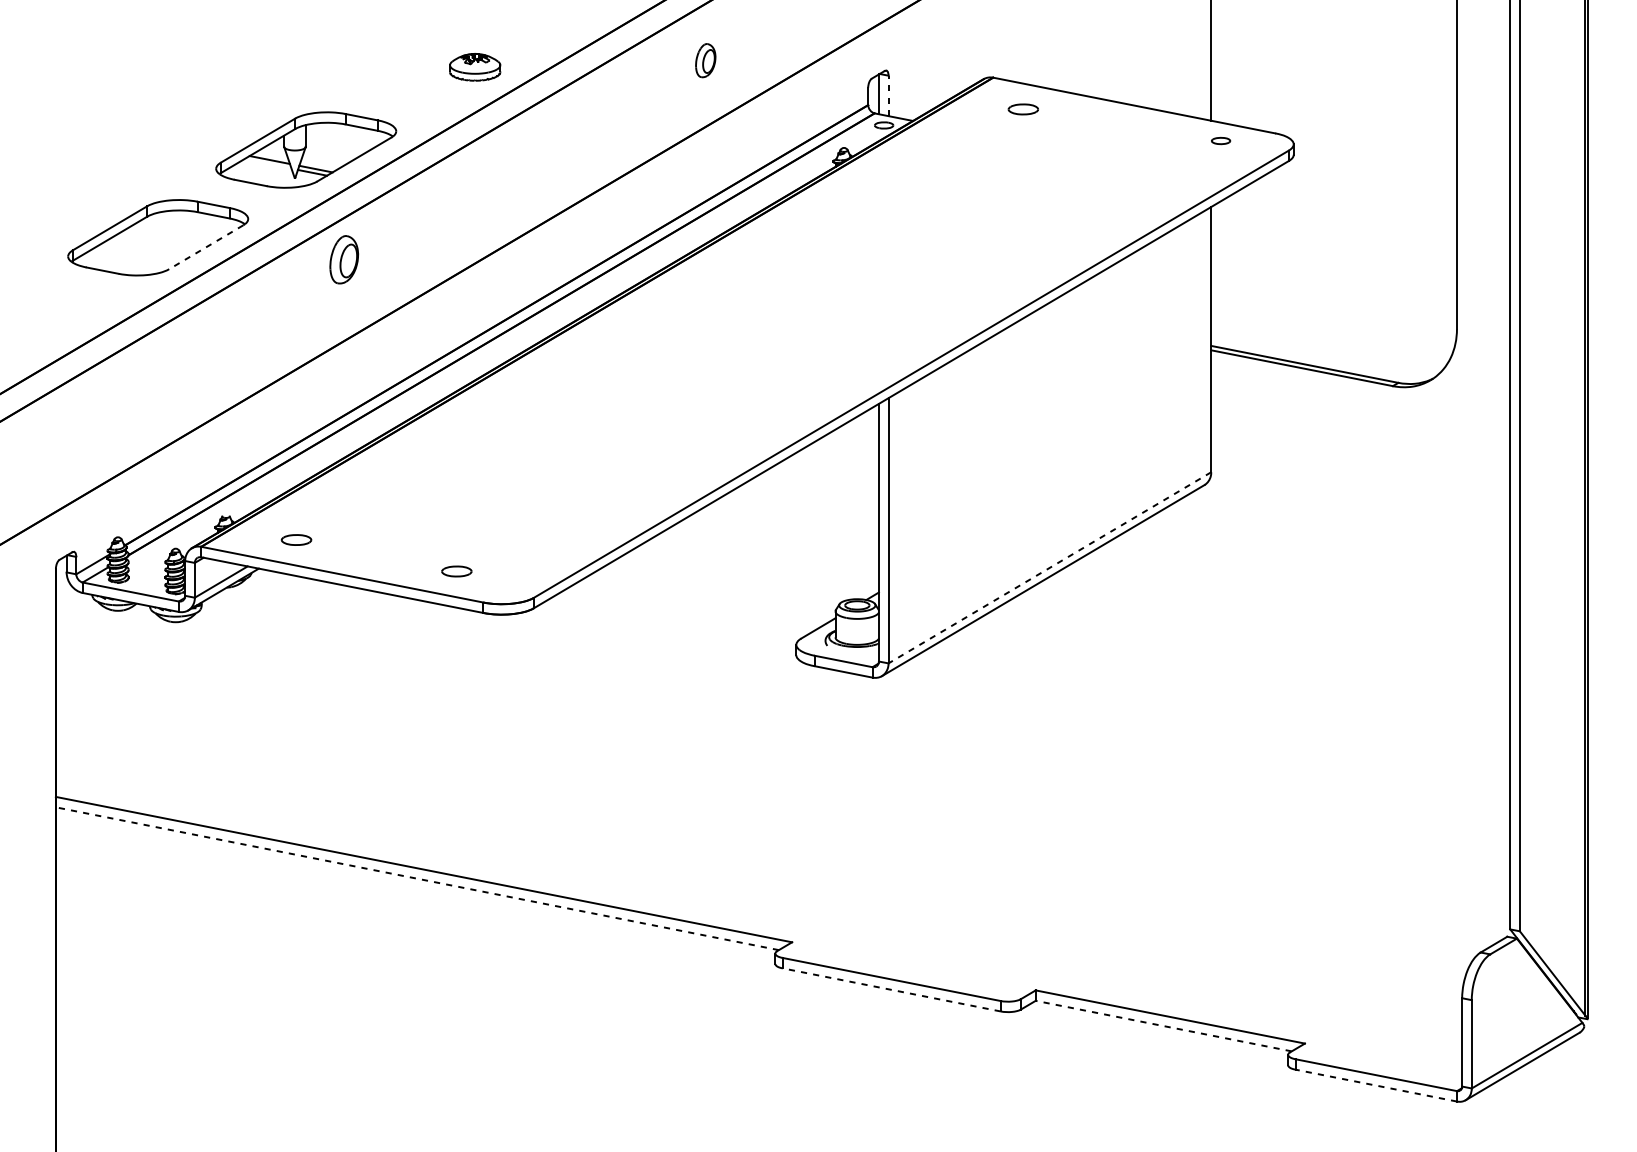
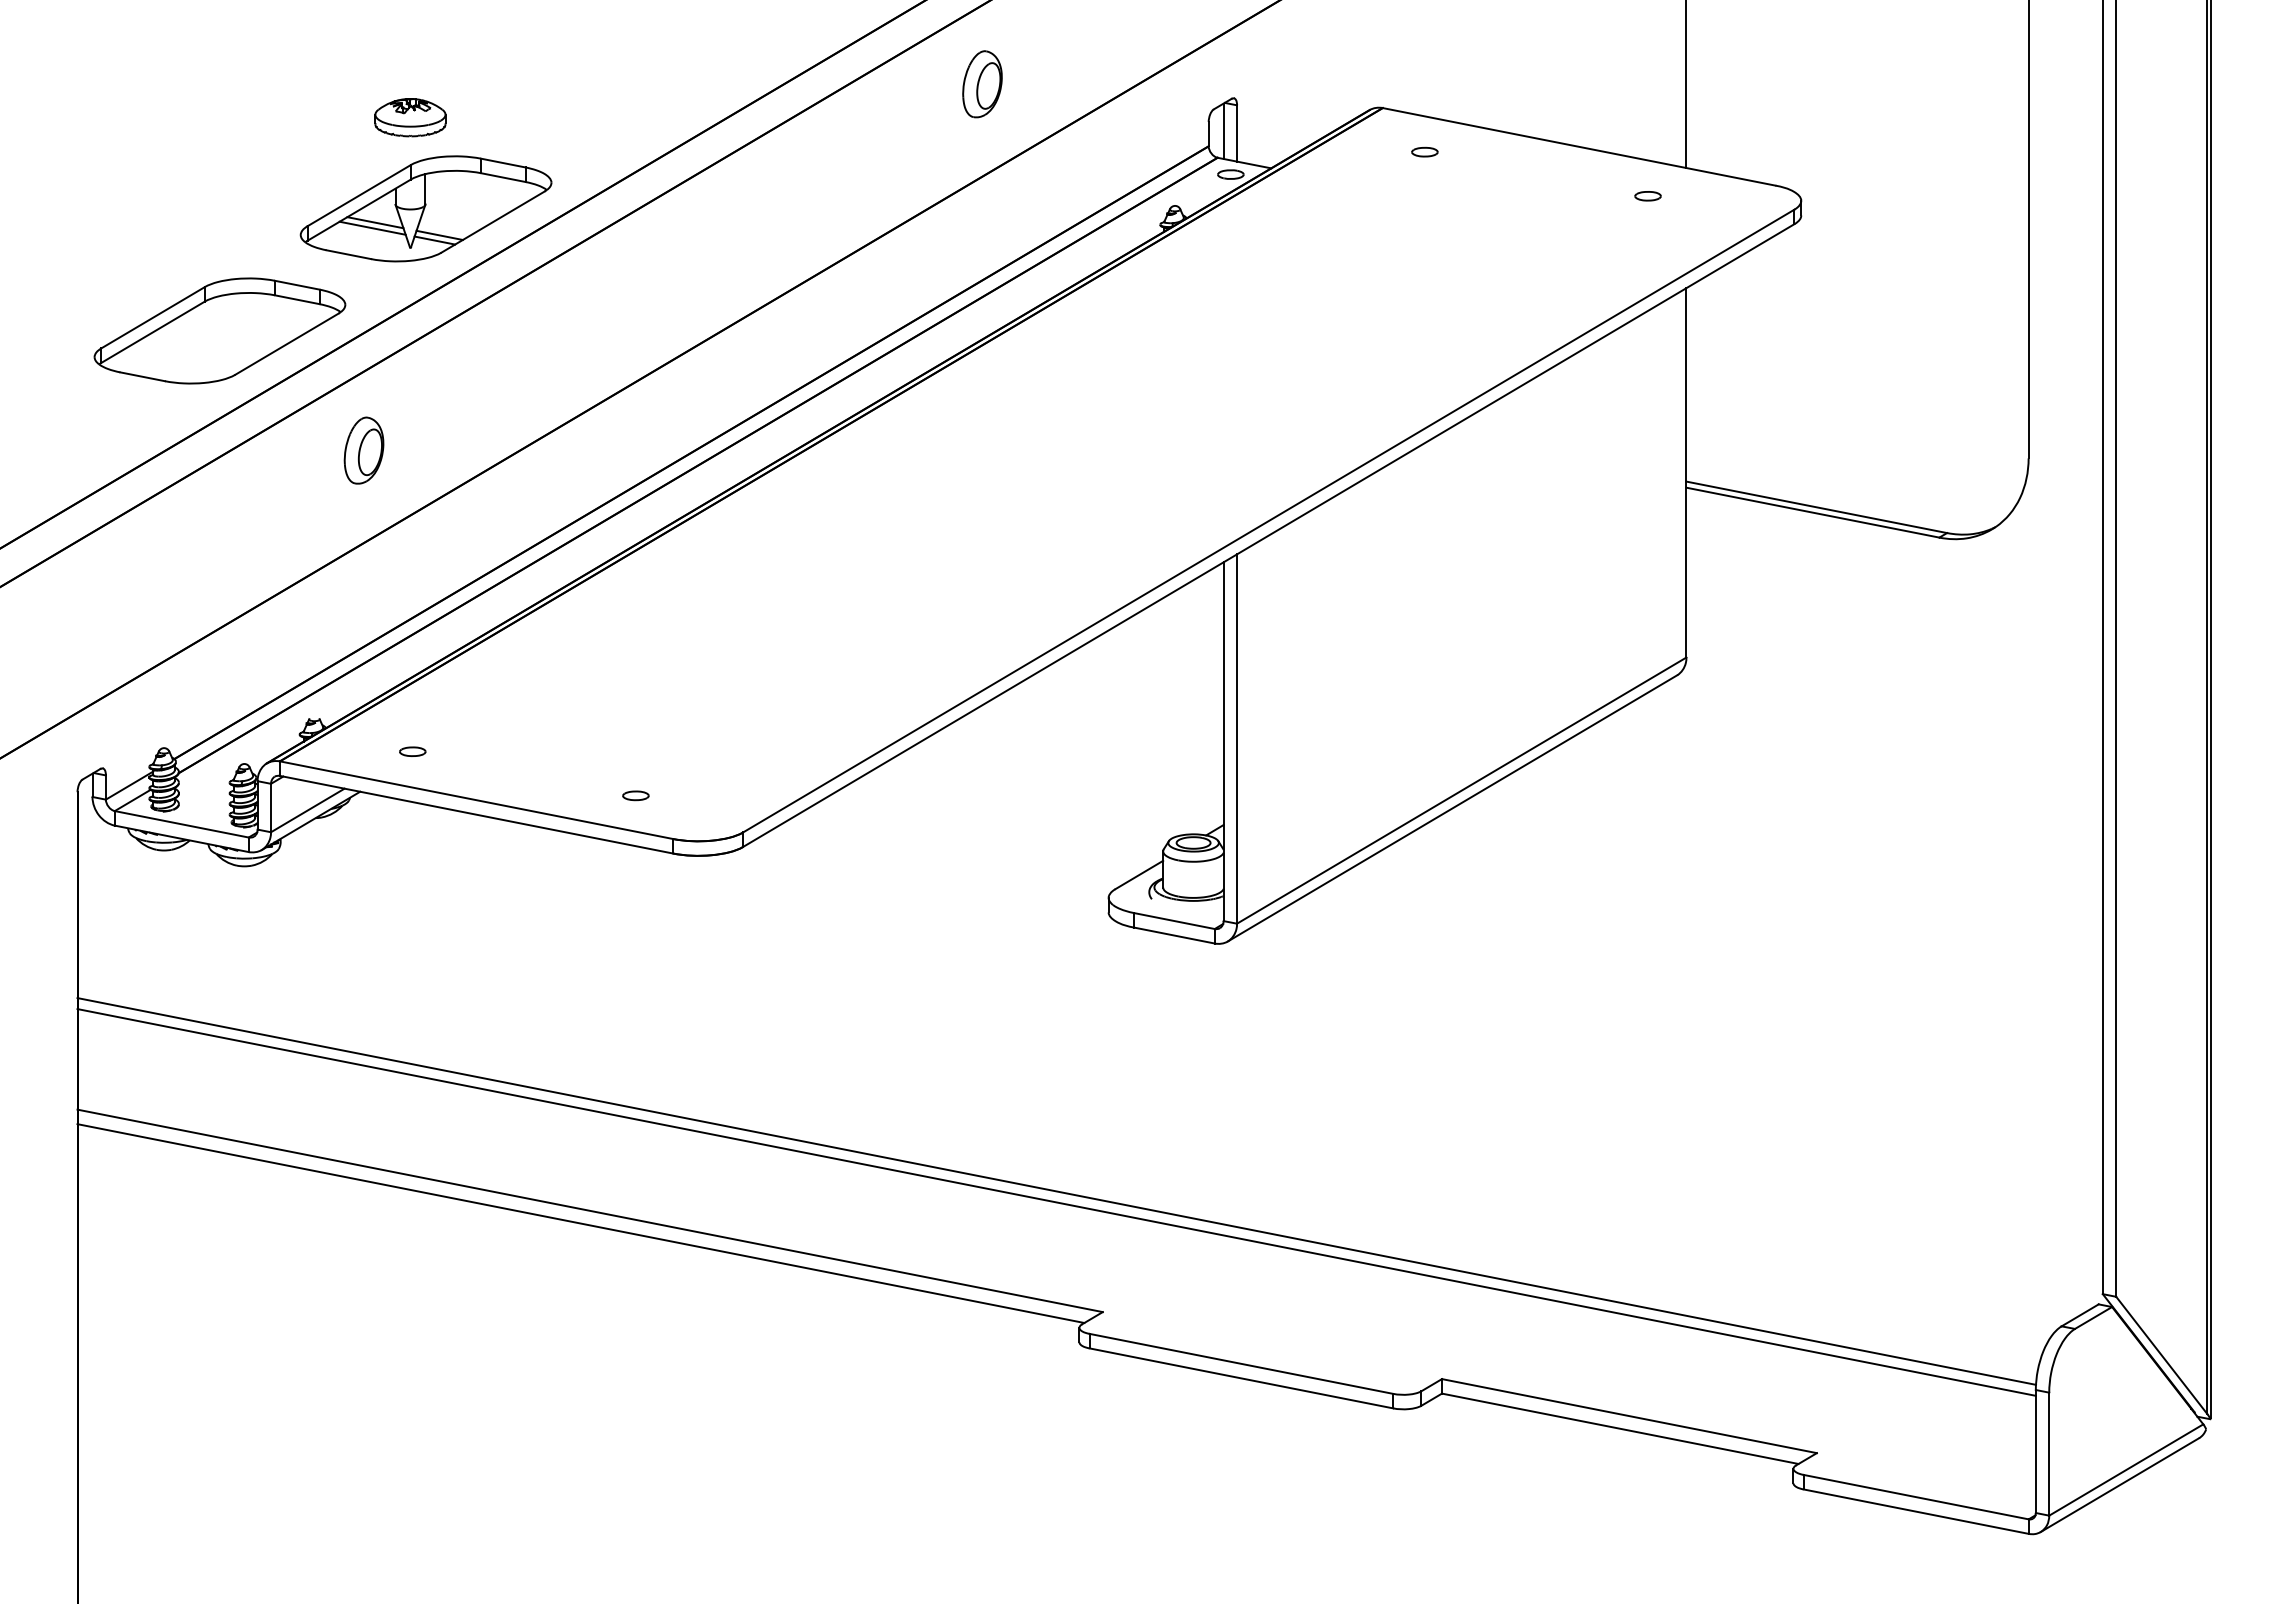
part: (705, 60) -> (982, 84), size x1.43
part: (475, 67) -> (410, 117), moved
line: (888, 95) -> (1237, 132), dashed -> solid
part: (1023, 108) -> (1424, 151), size x0.62
part: (1220, 141) -> (1647, 196), moved
line: (267, 163) -> (372, 227), added
line: (205, 247) -> (286, 344), dashed -> solid
part: (343, 259) -> (363, 450), moved
part: (296, 539) -> (412, 751), size x0.62
line: (1049, 567) -> (1461, 790), dashed -> solid
part: (456, 571) -> (635, 795), size x0.62
line: (758, 855) -> (1056, 1191), added
line: (758, 863) -> (1056, 1202), added
line: (417, 878) -> (580, 1223), dashed -> solid
line: (891, 989) -> (1241, 1378), dashed -> solid
line: (1163, 1025) -> (1620, 1428), dashed -> solid
line: (1376, 1085) -> (1916, 1511), dashed -> solid

